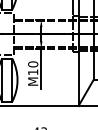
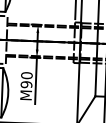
text: (33, 72) -> (26, 84), M10 -> M90

